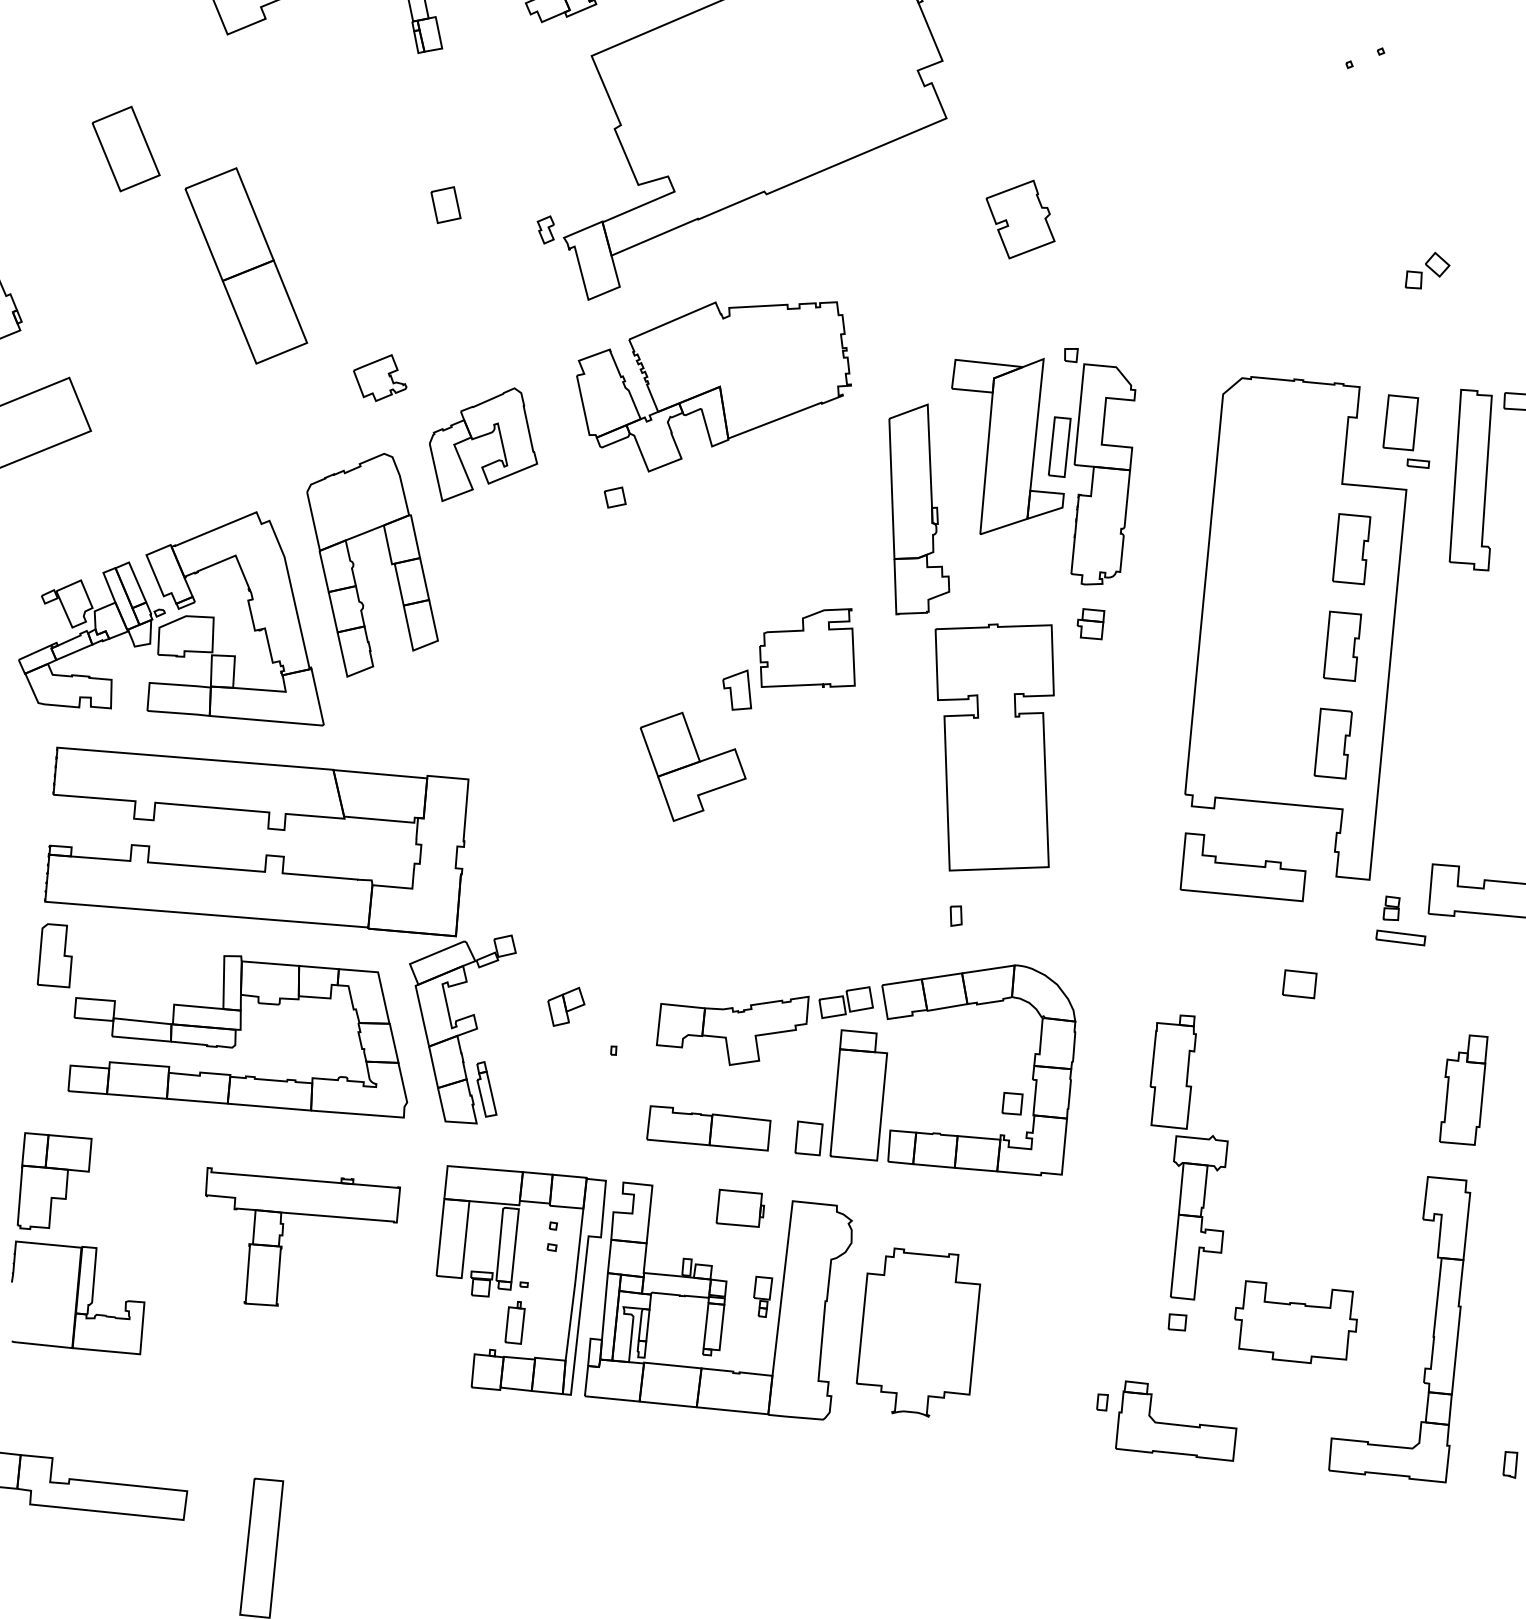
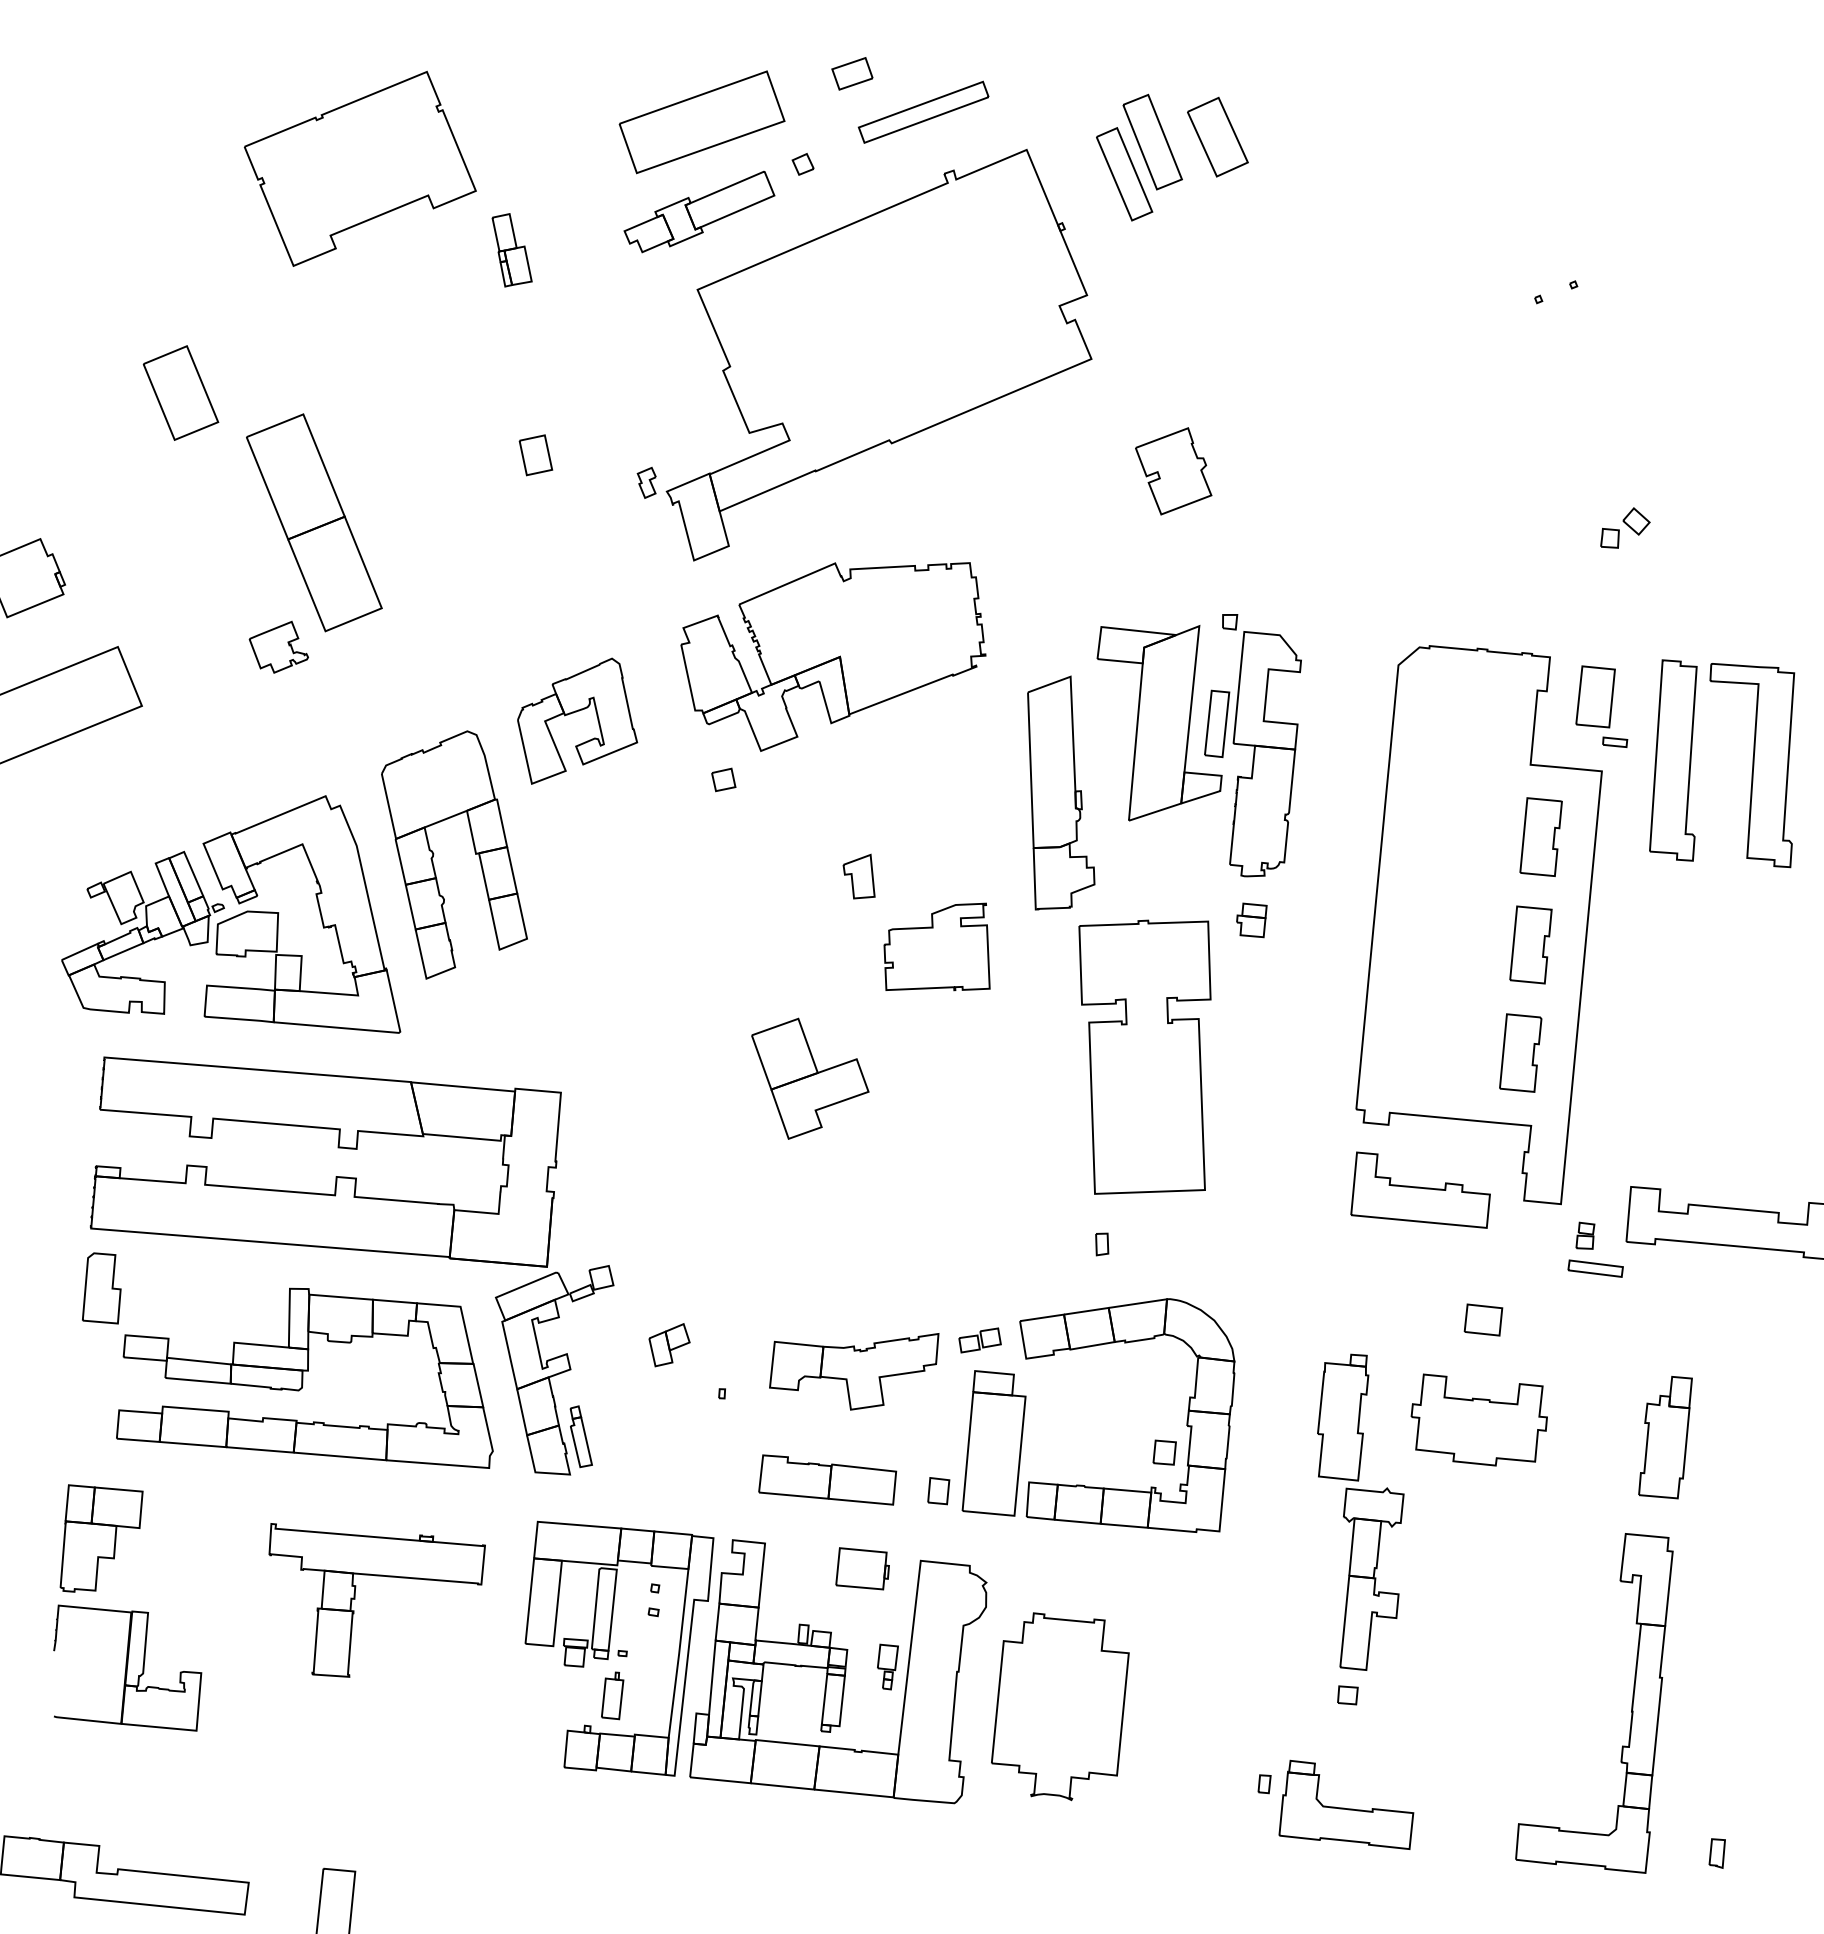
part: (379, 377) -> (278, 646), moved
part: (736, 690) -> (858, 876), moved
part: (845, 1002) -> (979, 1340), size x0.7
part: (808, 1137) -> (938, 1490), size x0.7
part: (1295, 1321) -> (1478, 1419), moved

